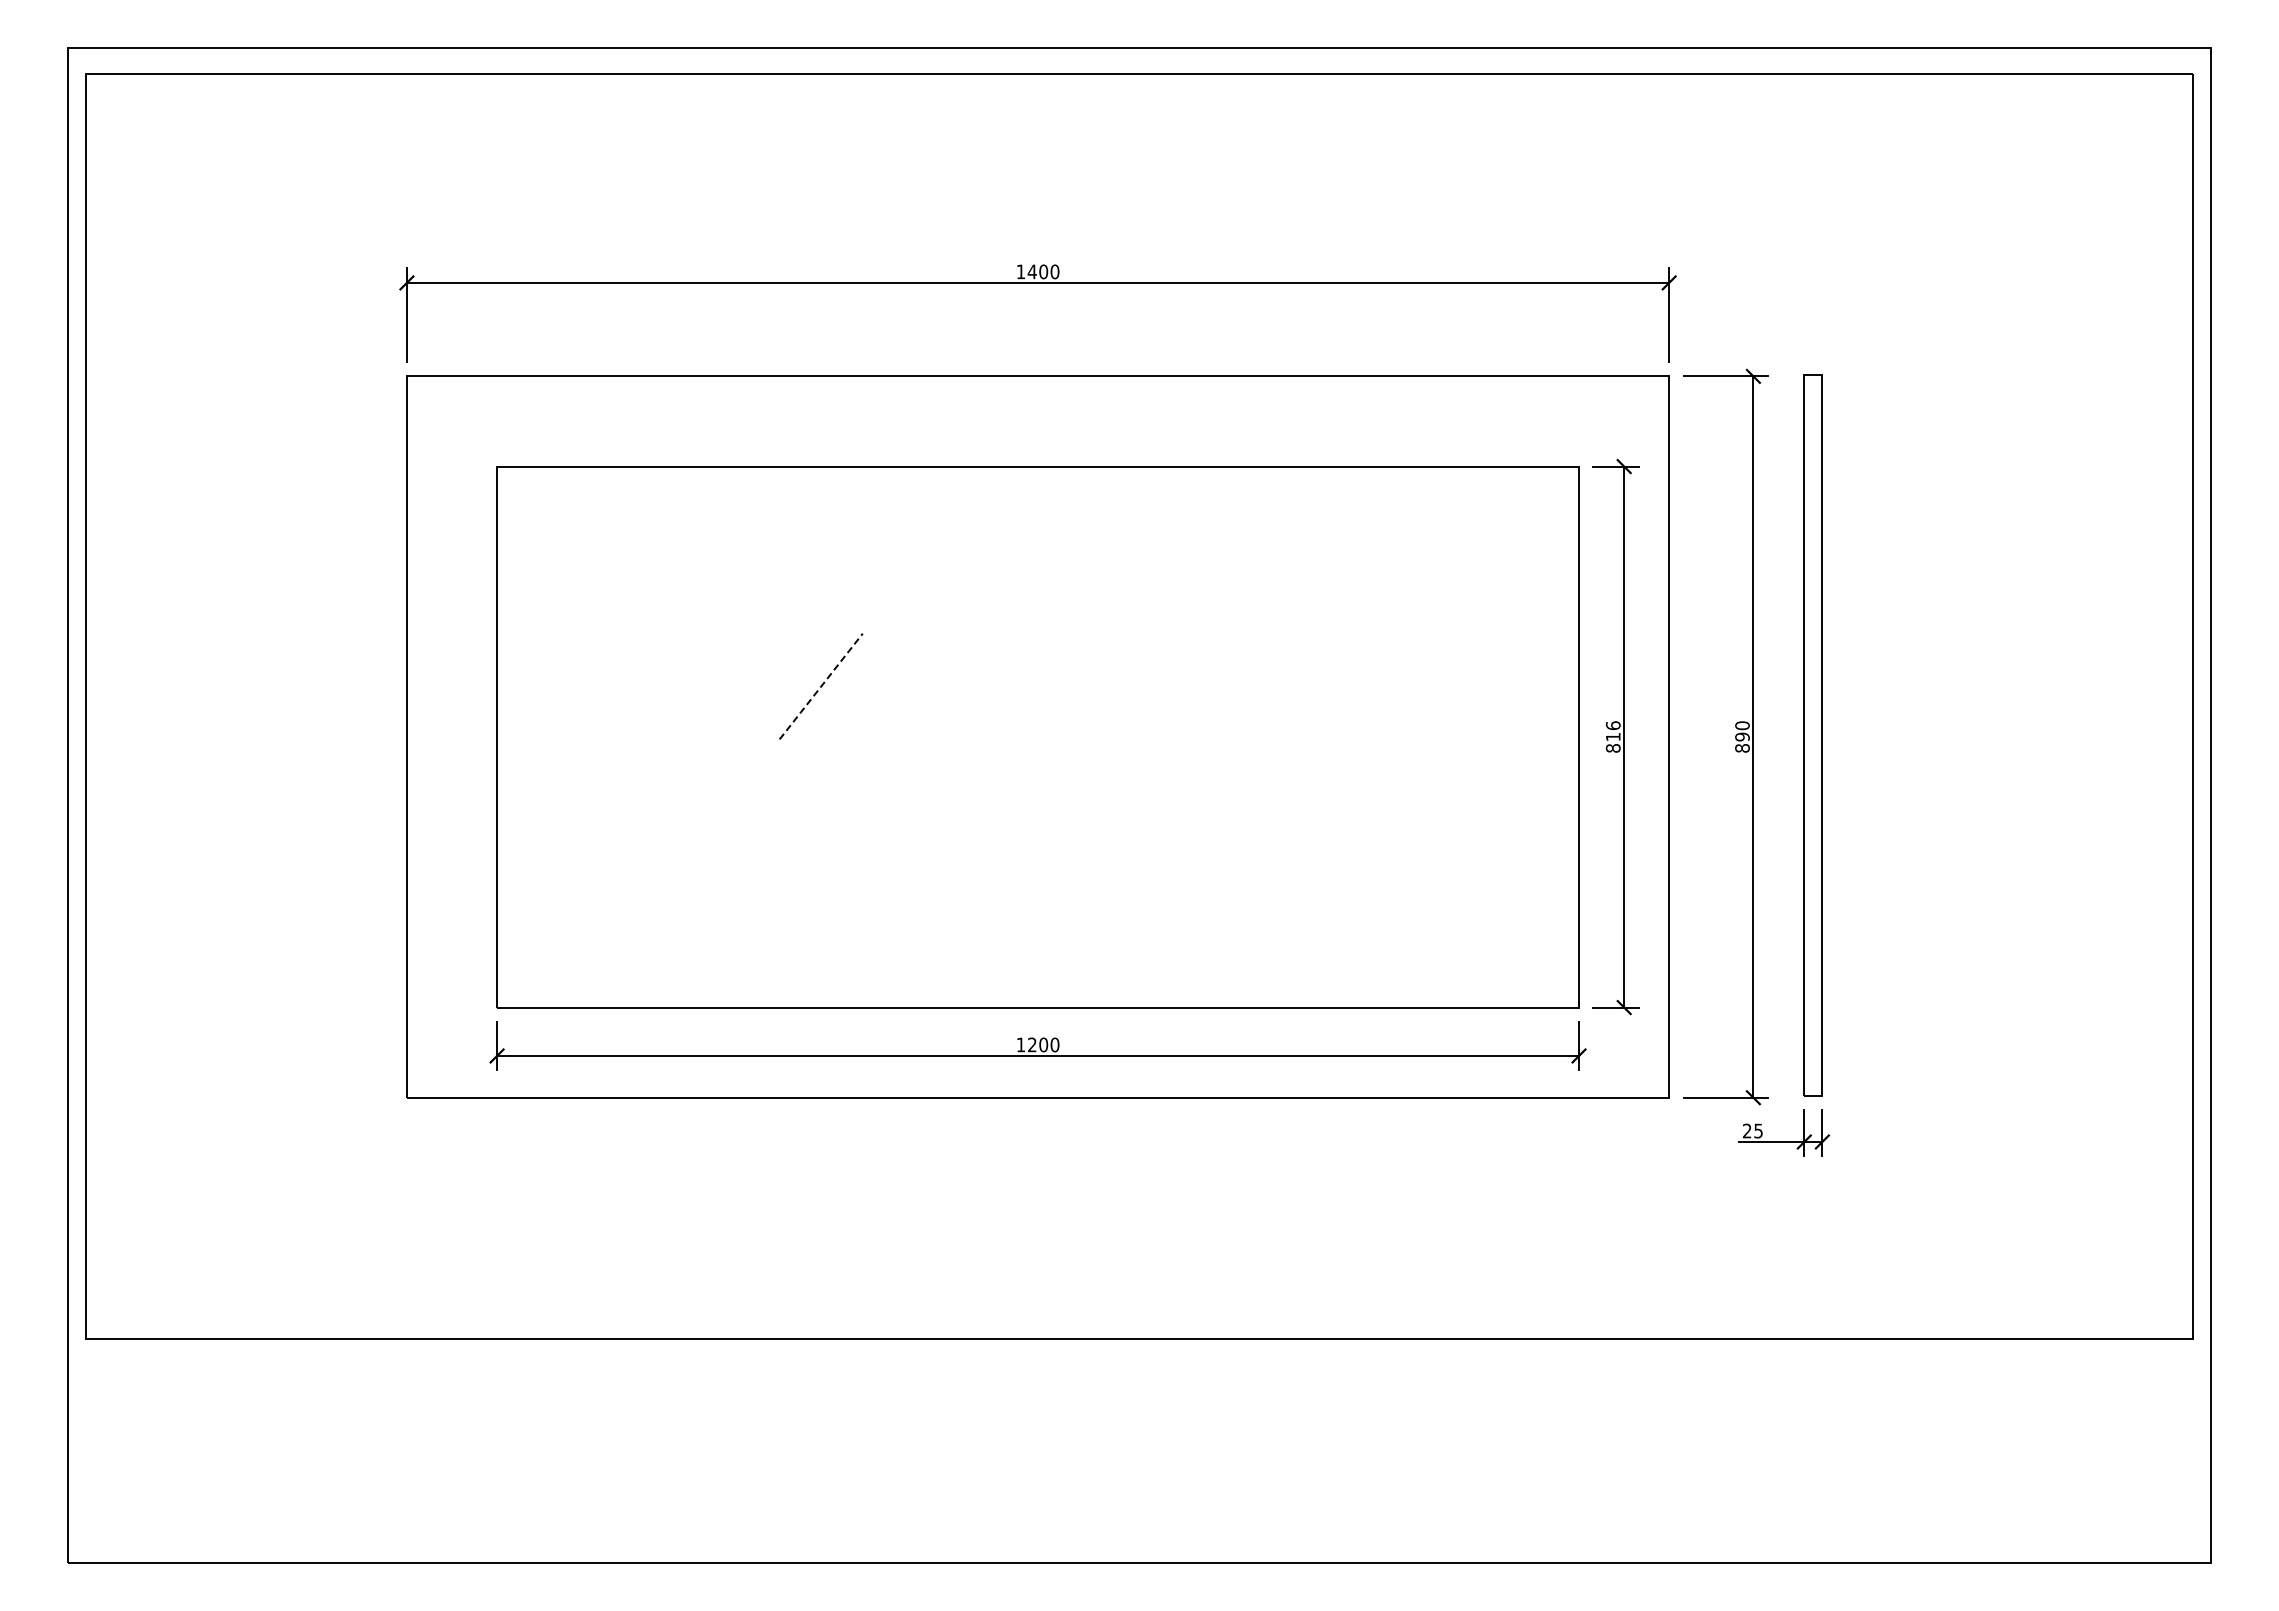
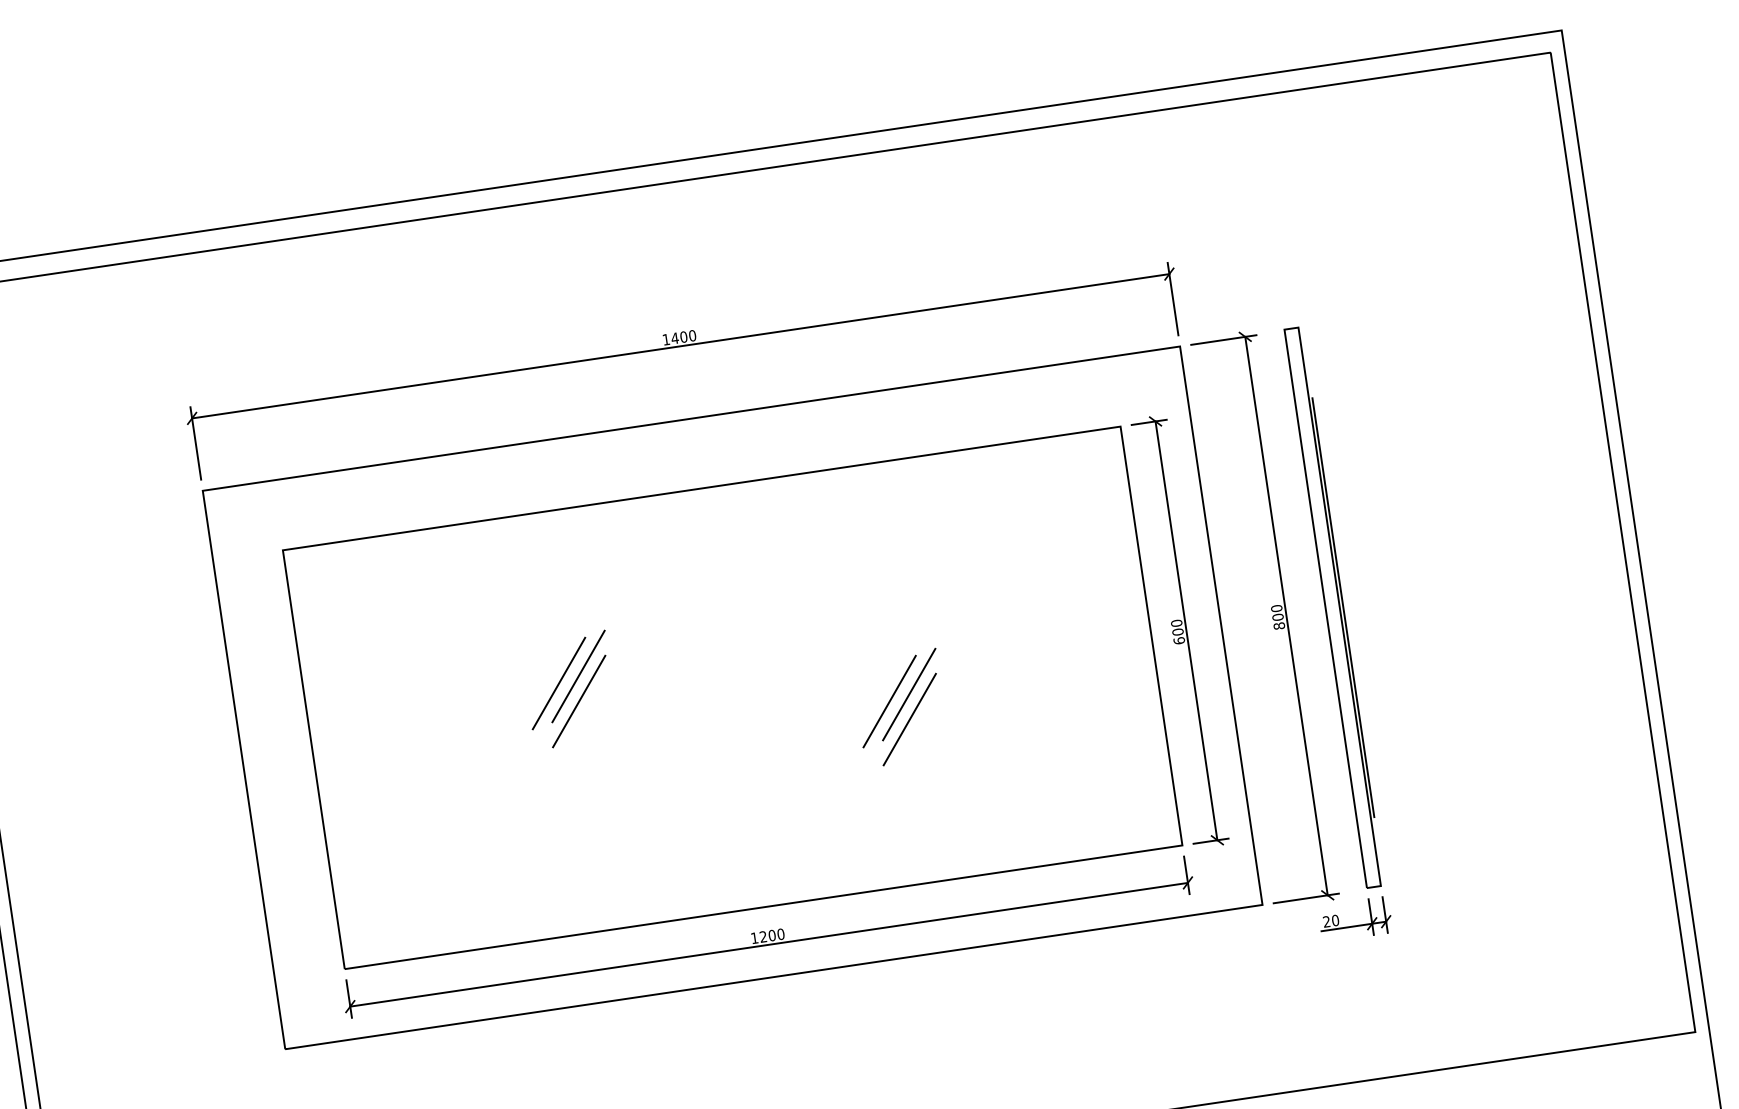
line: (846, 681) -> (578, 676), added
line: (821, 686) -> (559, 683), dashed -> solid
line: (842, 712) -> (578, 701), added
text: (1612, 736) -> (1177, 631), 816 -> 600
text: (1742, 736) -> (1277, 616), 890 -> 800
line: (1826, 736) -> (1343, 607), added
line: (1261, 765) -> (908, 694), added
line: (1235, 770) -> (889, 701), added
line: (1257, 797) -> (909, 719), added
text: (1758, 1130) -> (1335, 920), 25 -> 20

